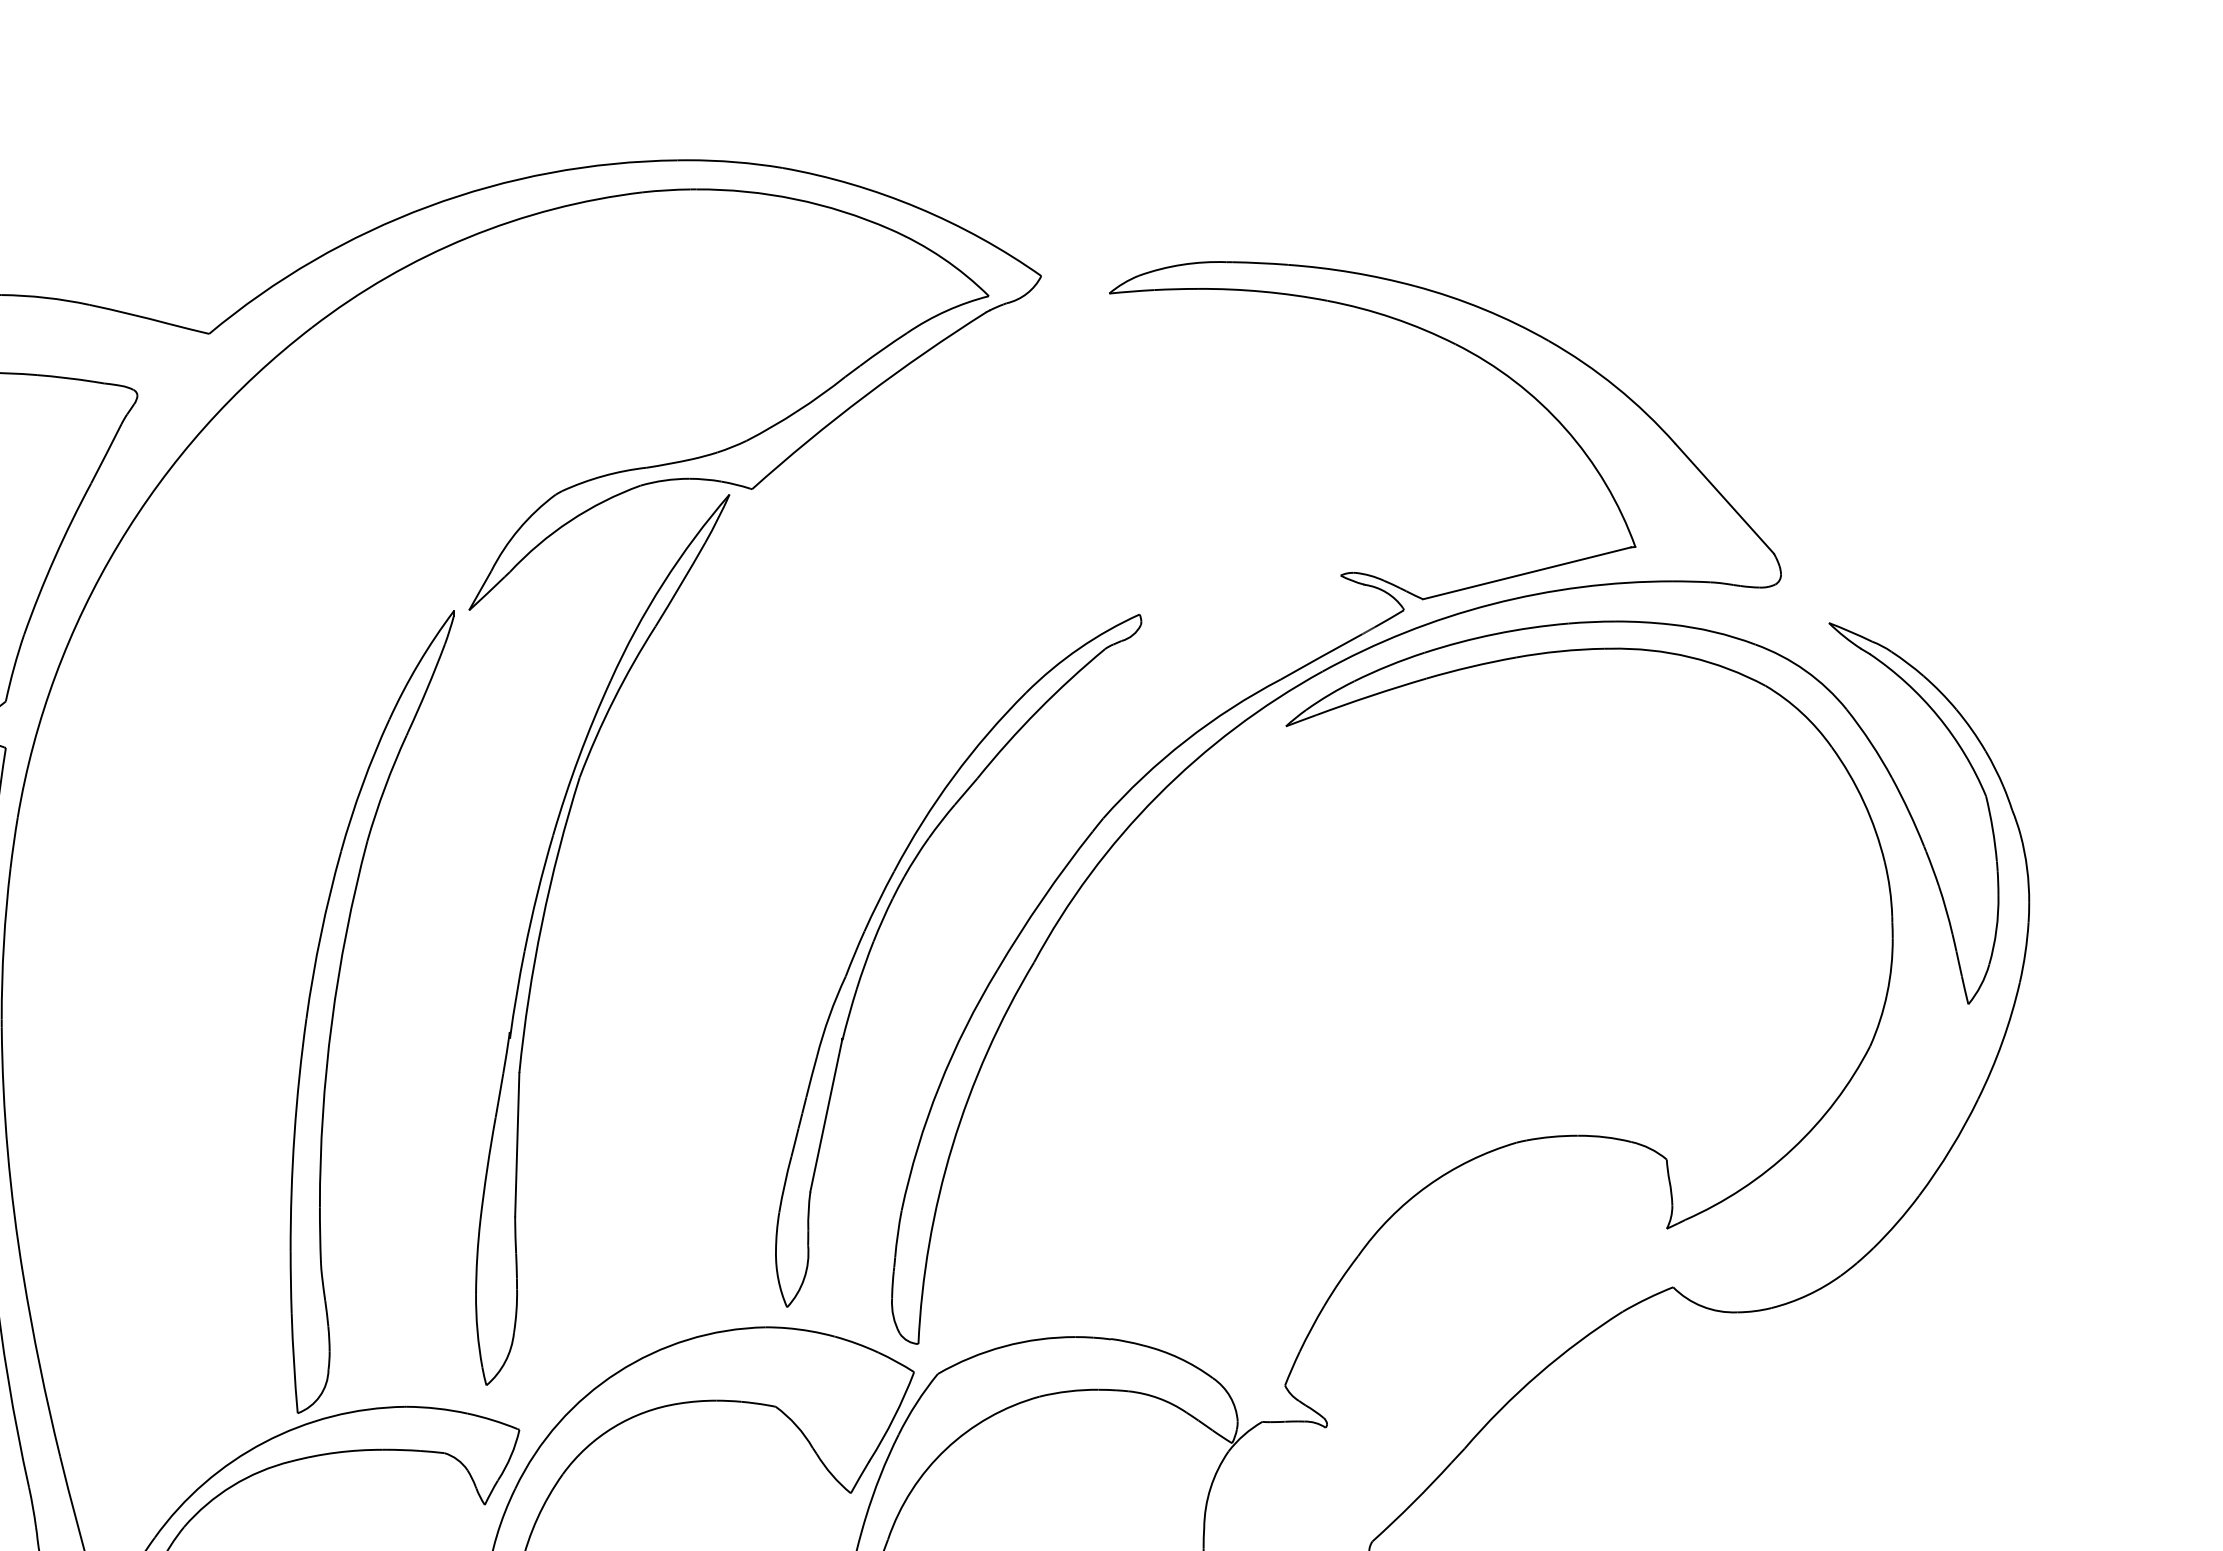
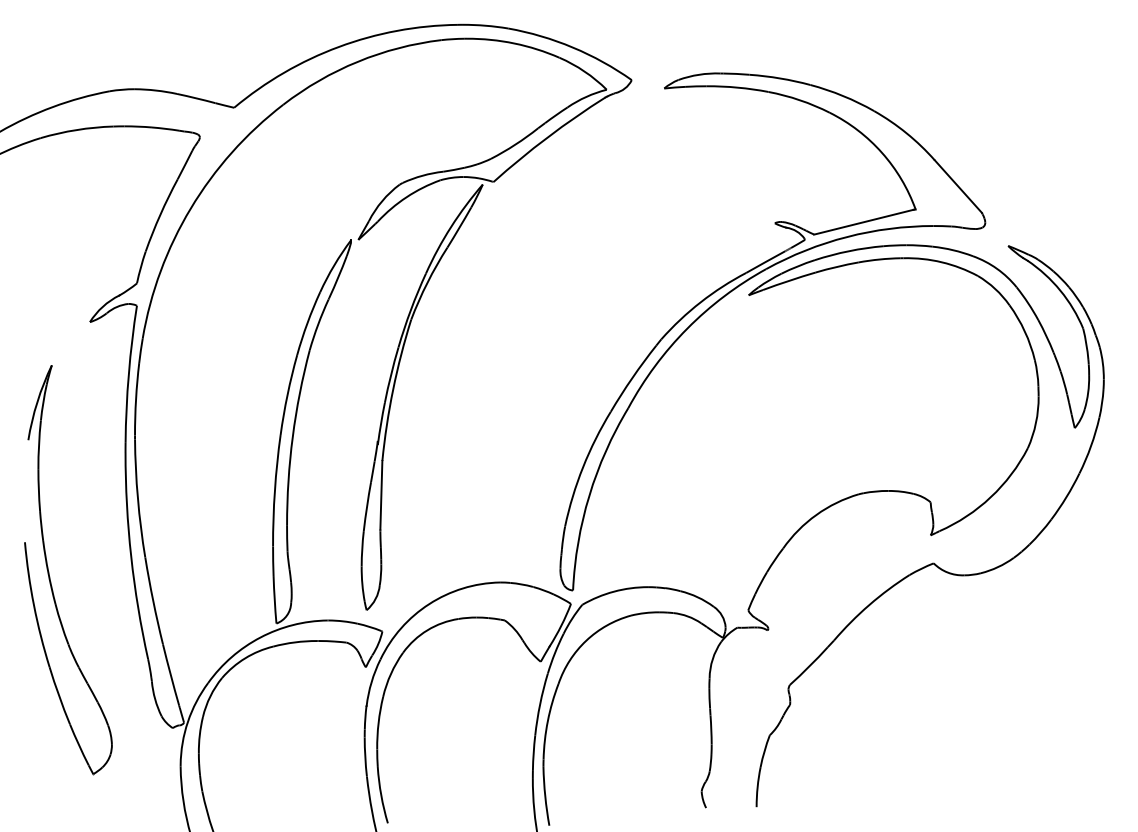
part: (879, 933) -> (554, 394), removed

